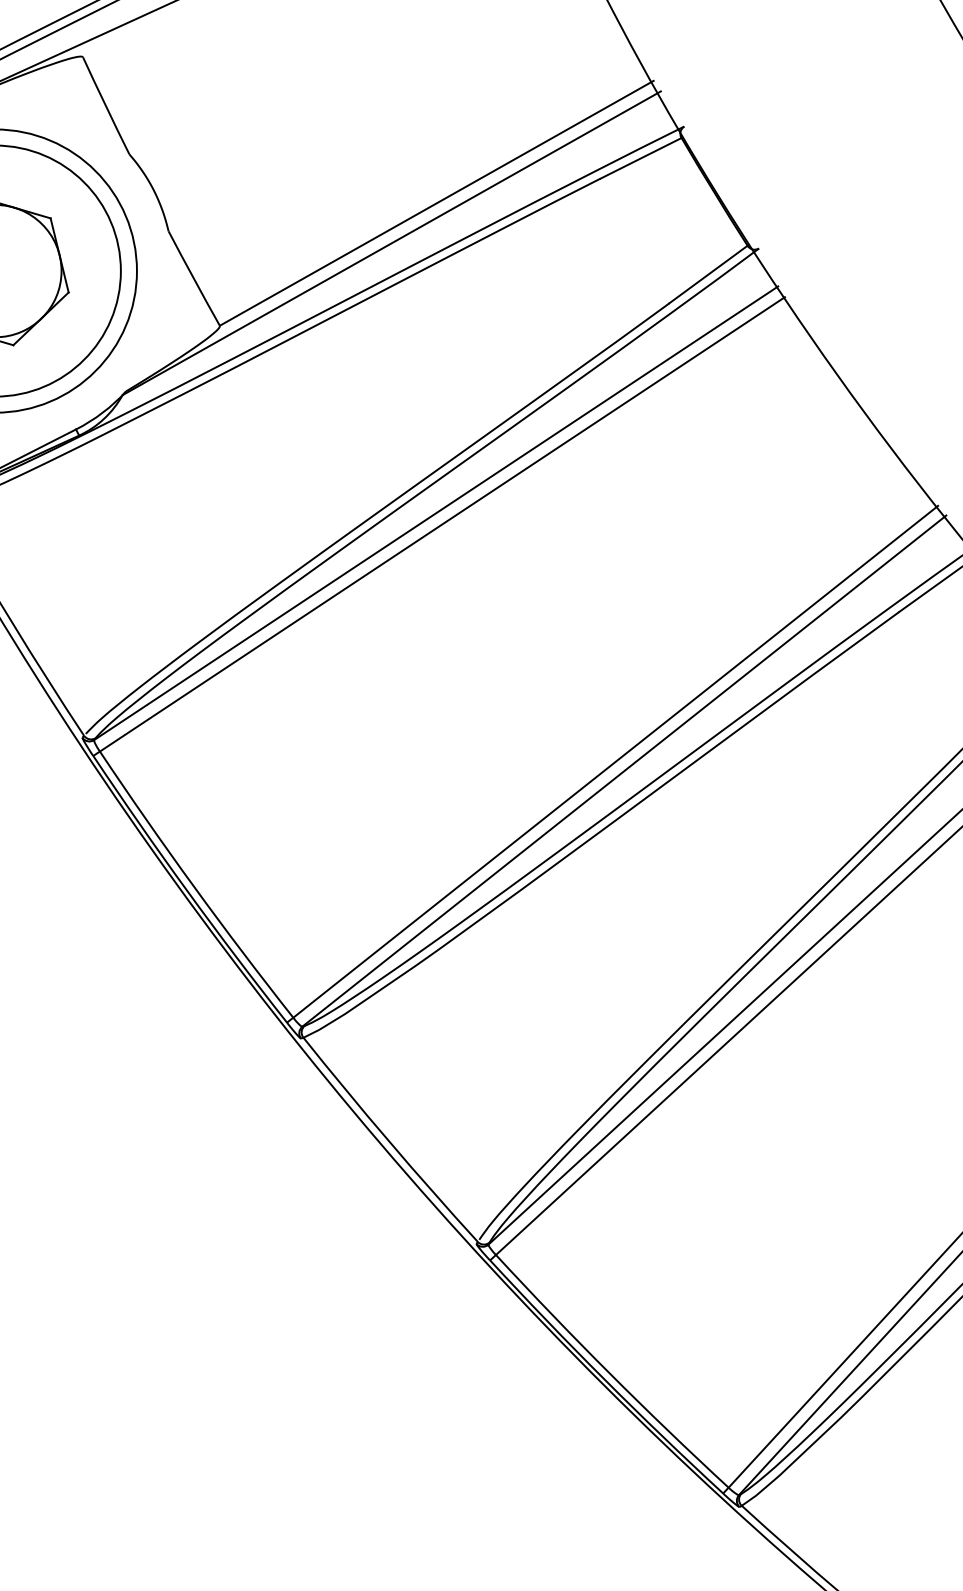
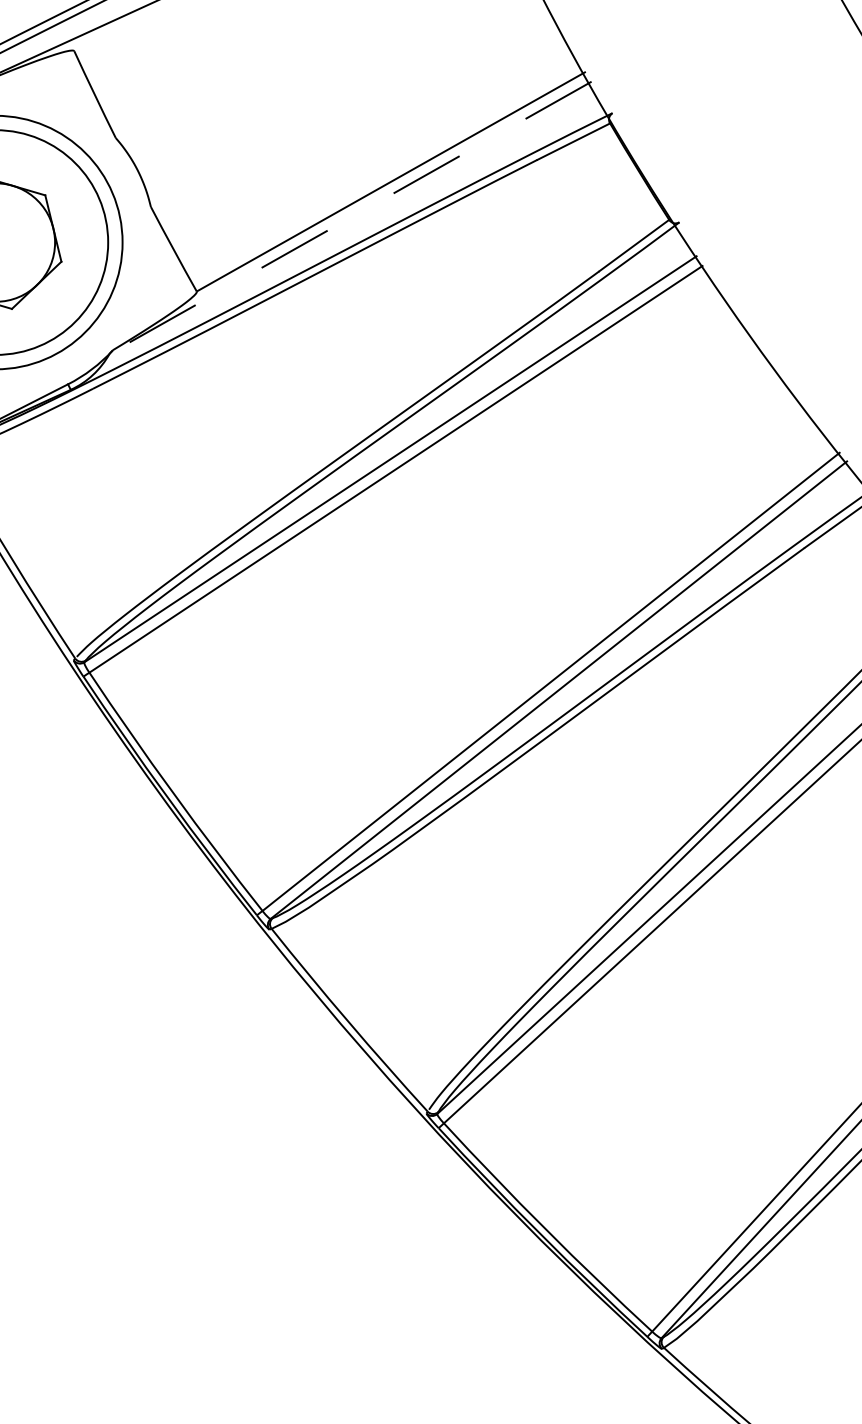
line: (391, 243) -> (350, 217), solid -> dashed

